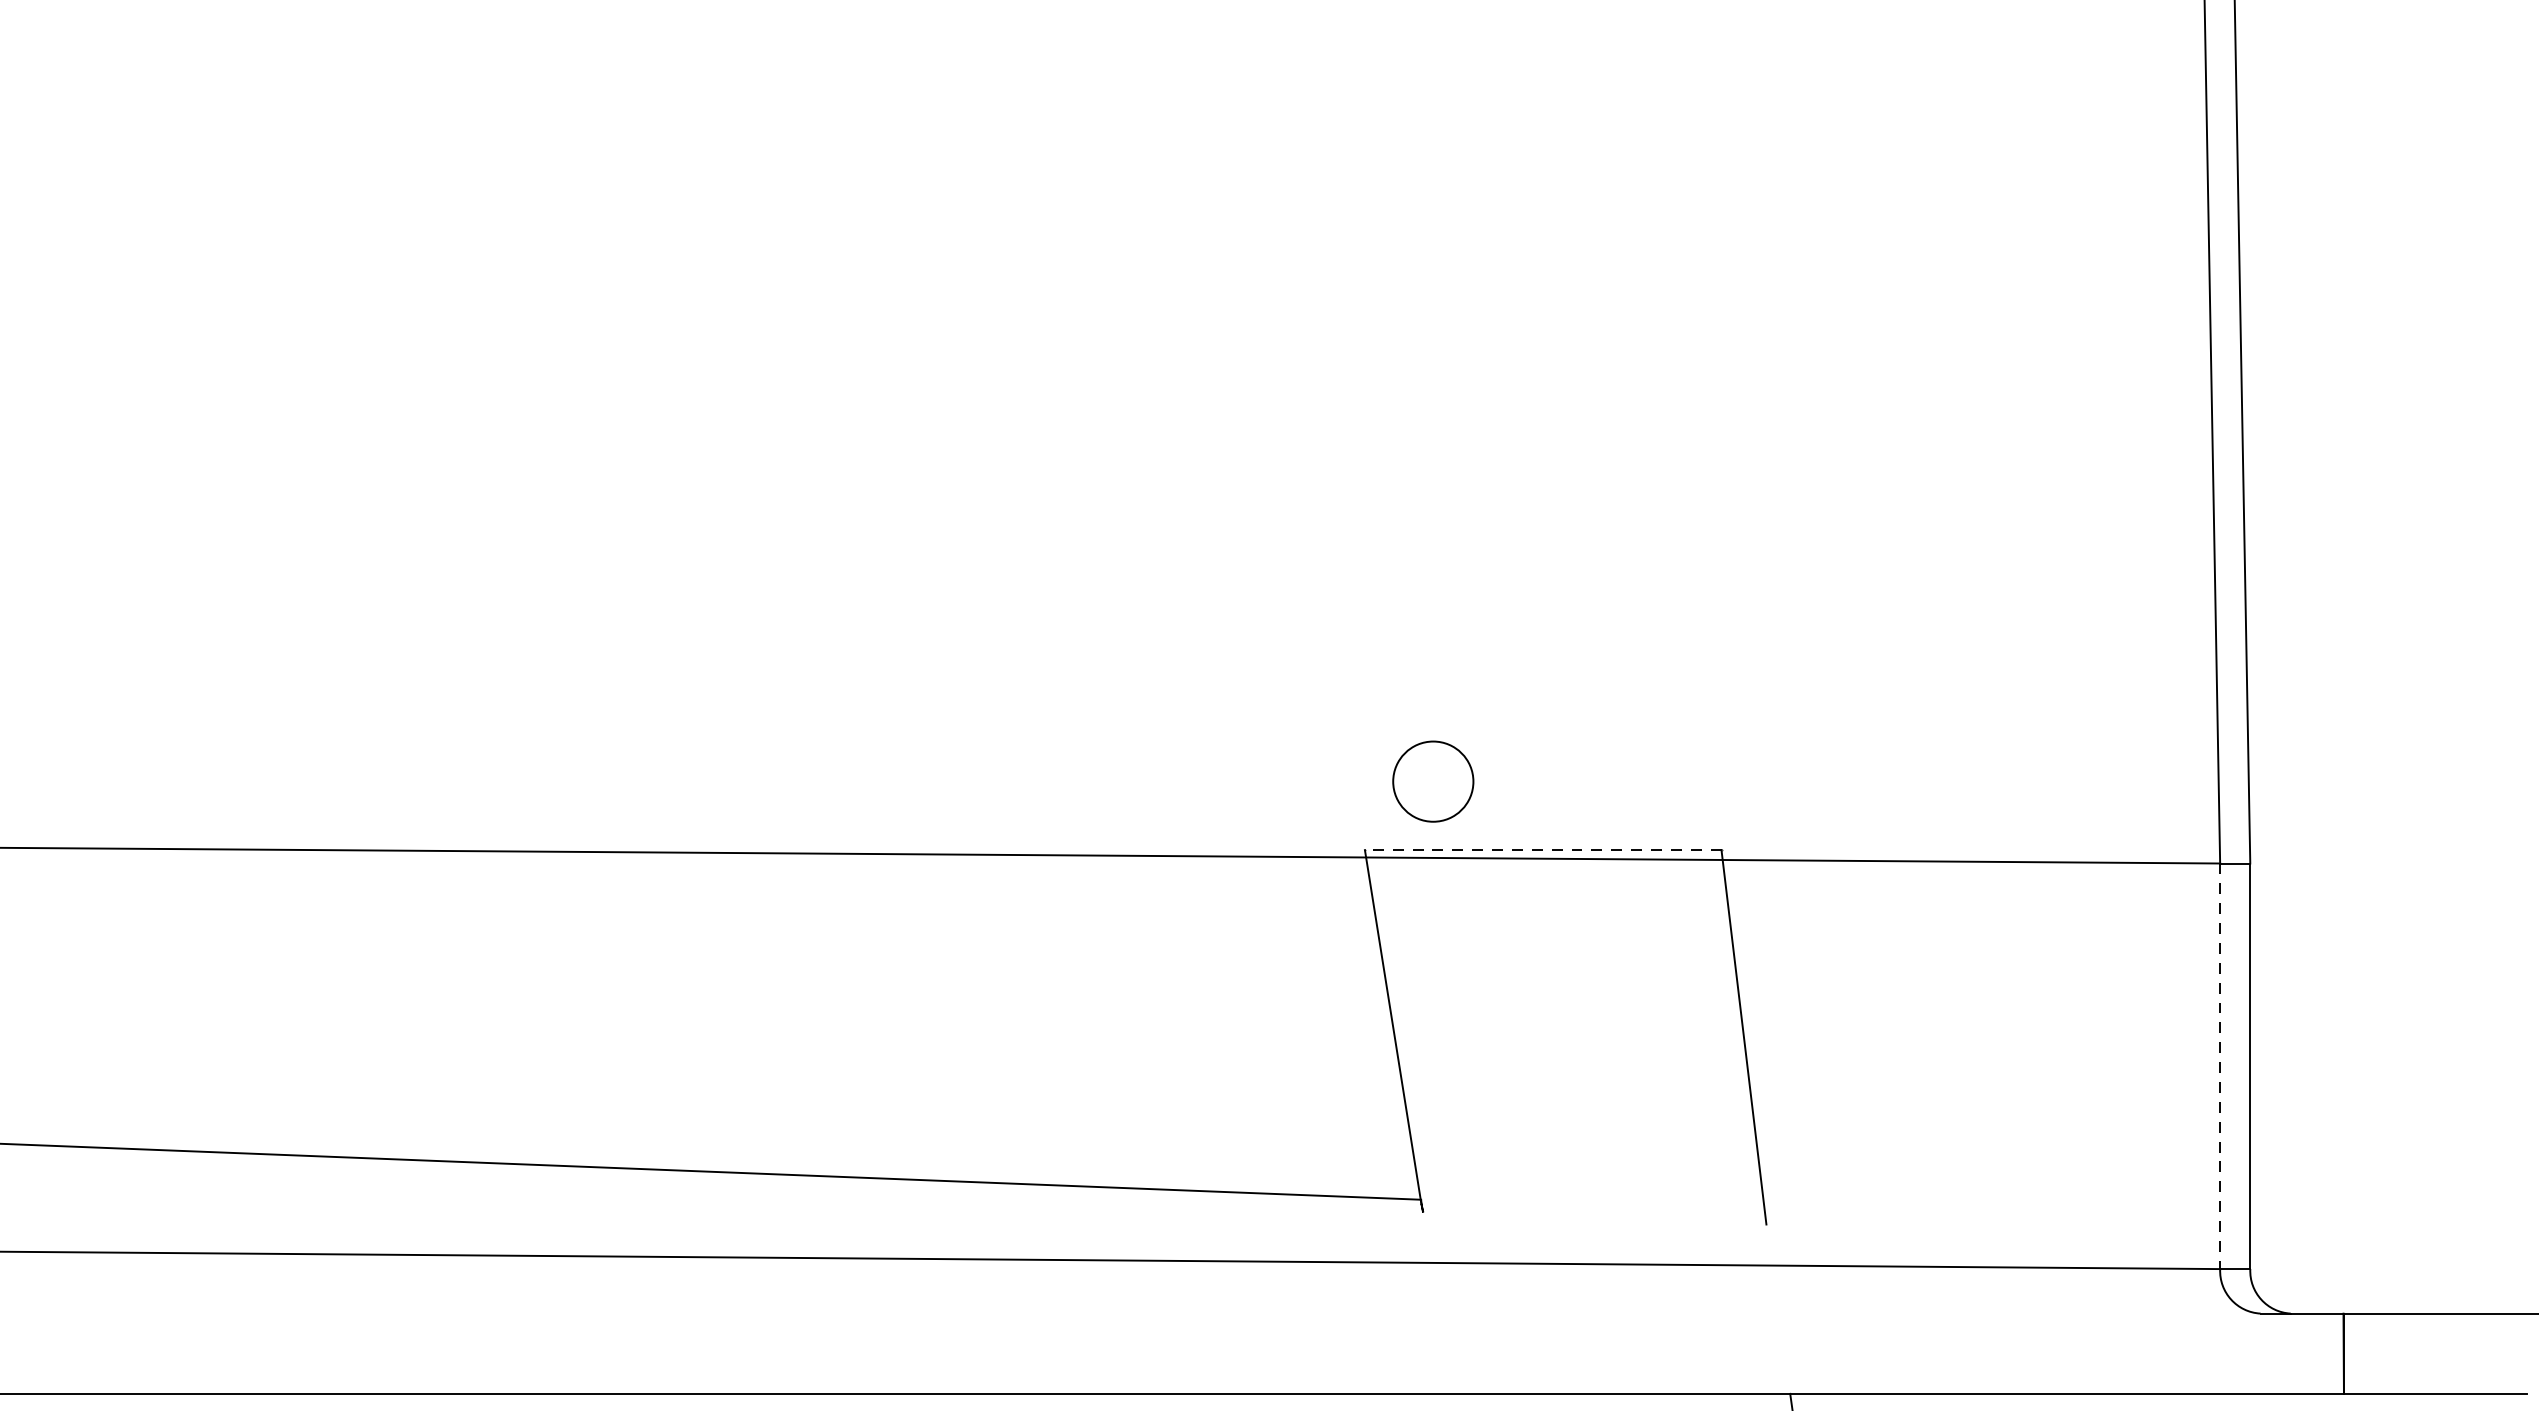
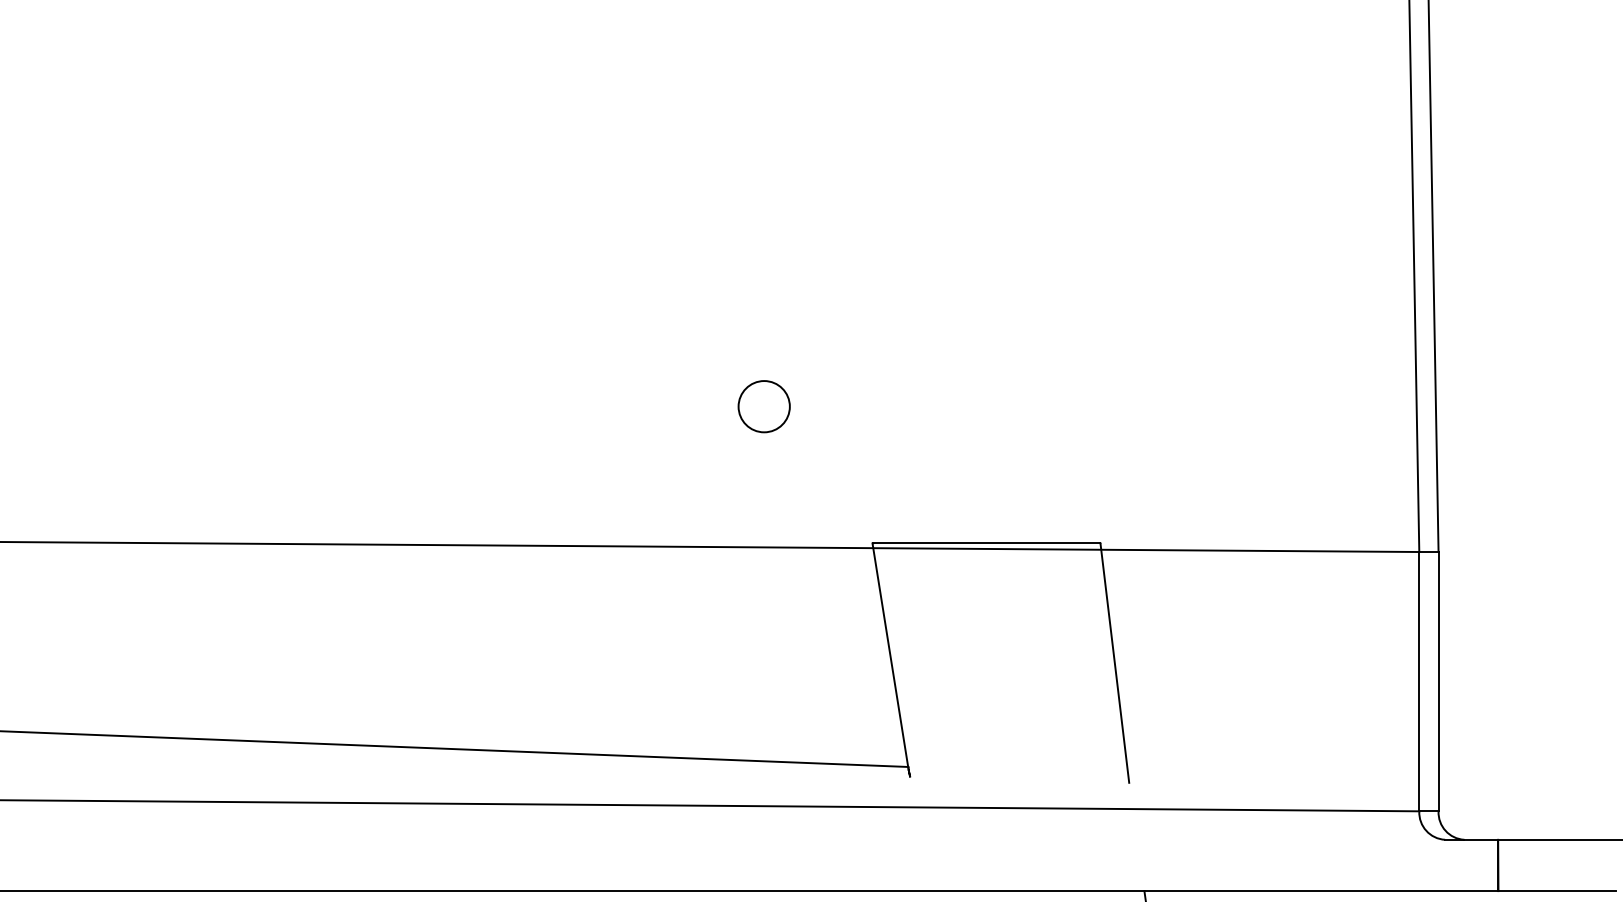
circle: (1432, 781) -> (763, 406), moved
line: (1543, 850) -> (986, 543), dashed -> solid
line: (2220, 1066) -> (1419, 681), dashed -> solid

